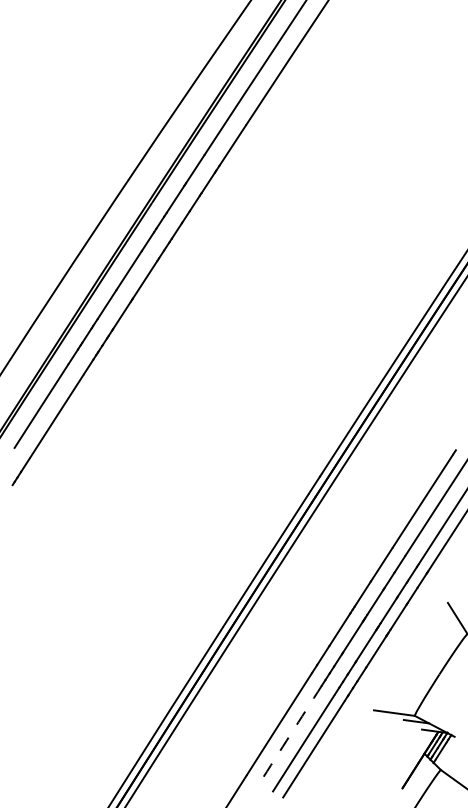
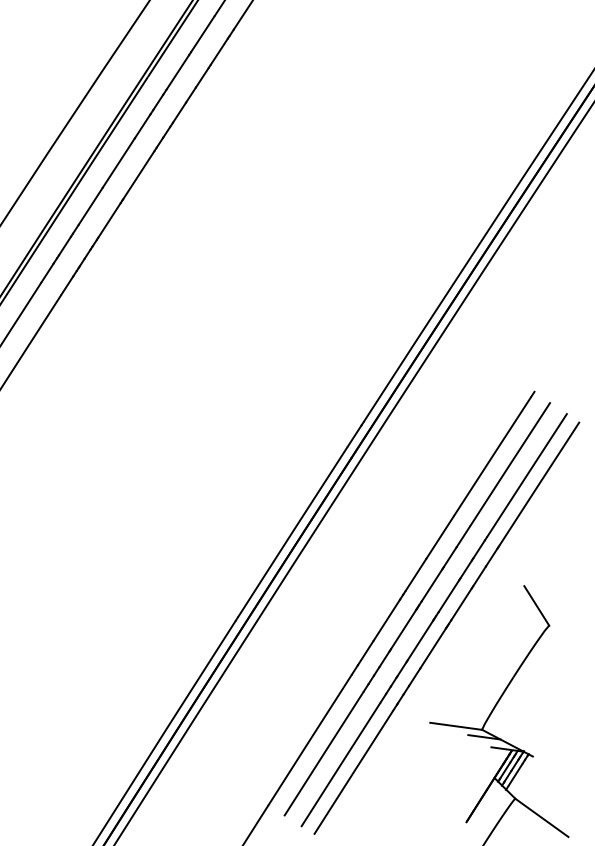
arc: (290, 734) -> (324, 753), dashed -> solid

